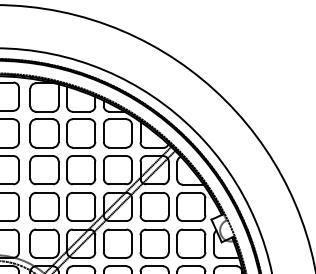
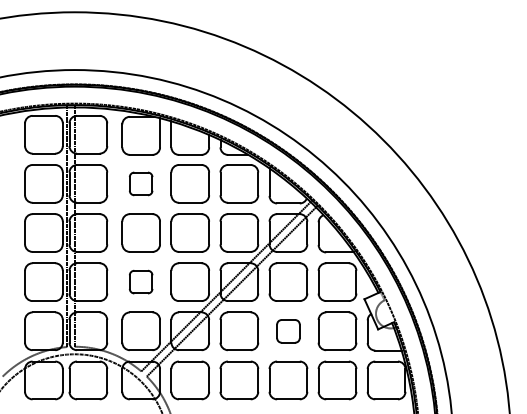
part: (43, 133) -> (140, 183), size x0.6
part: (43, 206) -> (140, 281), size x0.6
part: (154, 243) -> (288, 331), size x0.6

